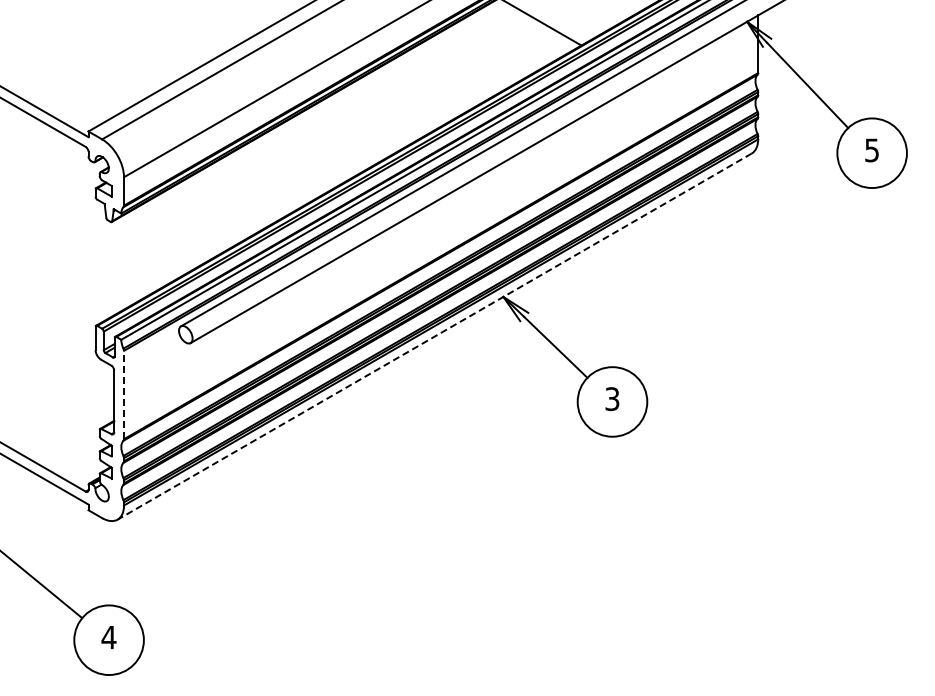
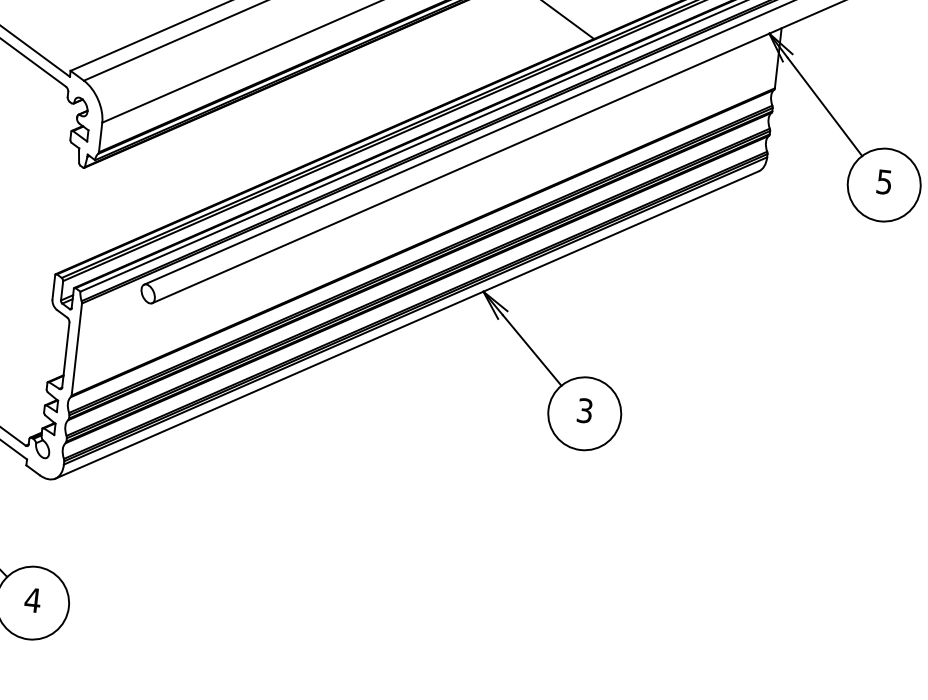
line: (434, 336) -> (407, 324), dashed -> solid
line: (124, 394) -> (77, 349), dashed -> solid

